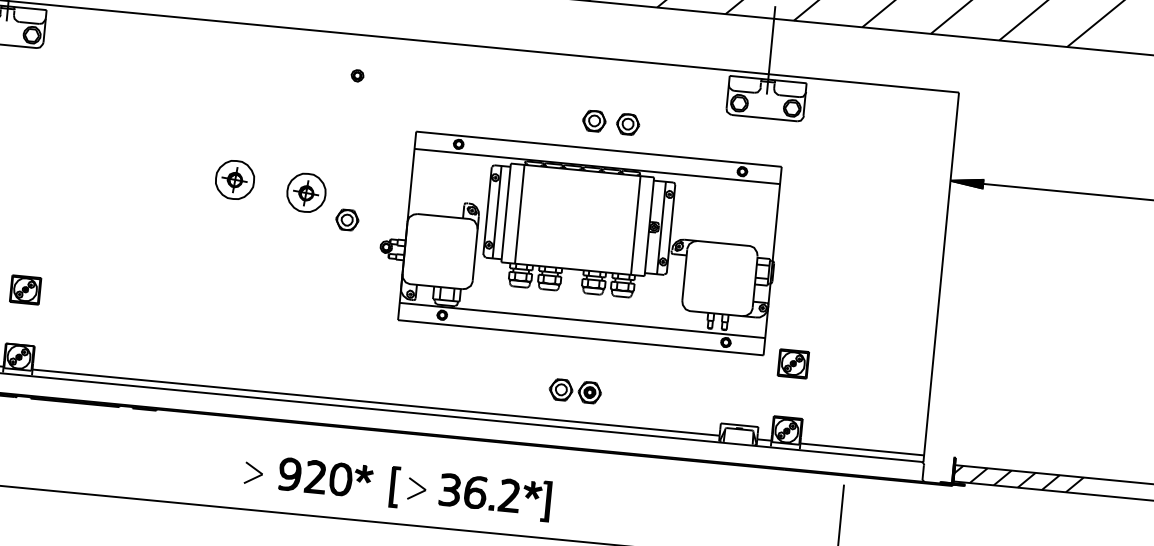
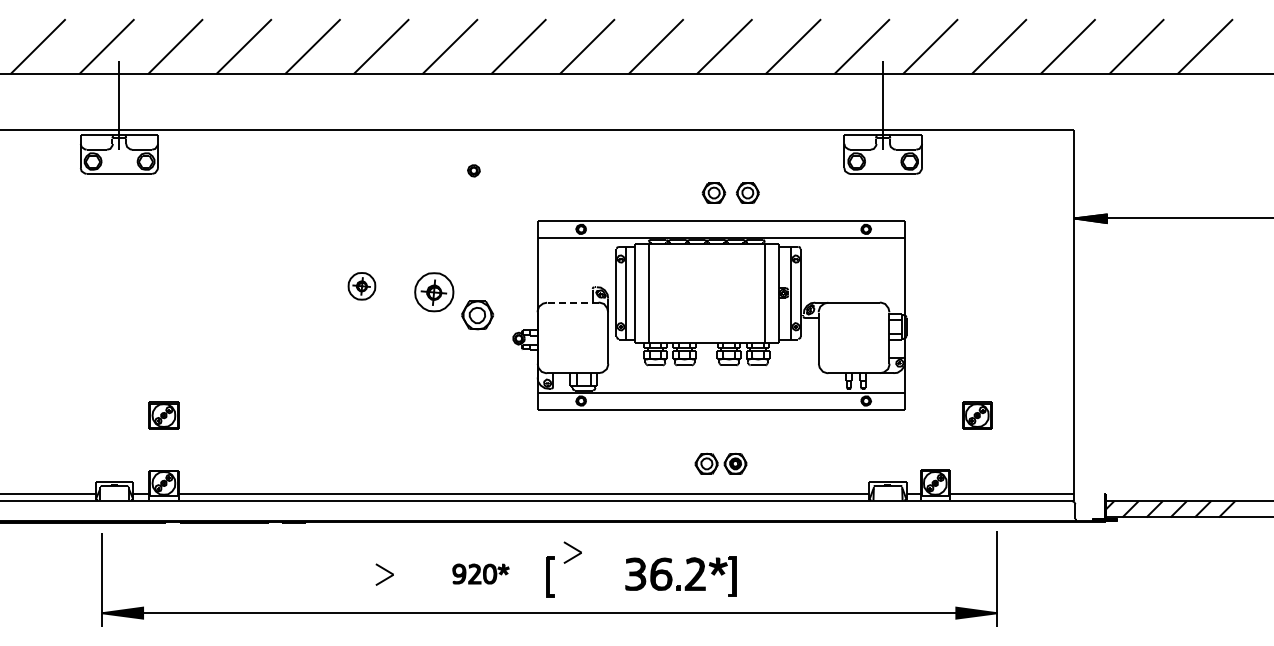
part: (234, 180) -> (361, 286), size x0.7
line: (443, 216) -> (572, 302), solid -> dashed
part: (347, 220) -> (477, 315), size x1.4
part: (793, 363) -> (977, 415), moved
part: (253, 473) -> (384, 574), moved
part: (325, 477) -> (480, 573), size x0.6
part: (416, 489) -> (572, 552), moved
part: (486, 496) -> (672, 577), moved

